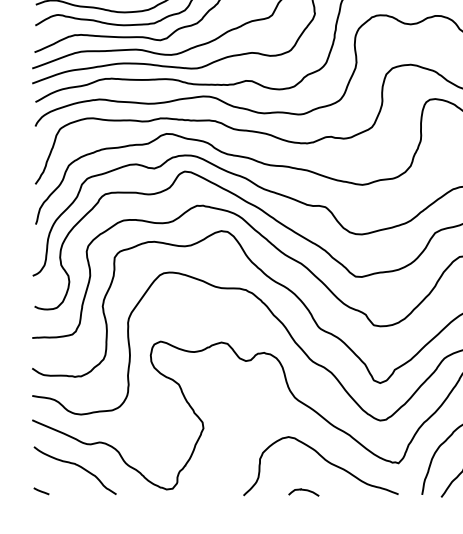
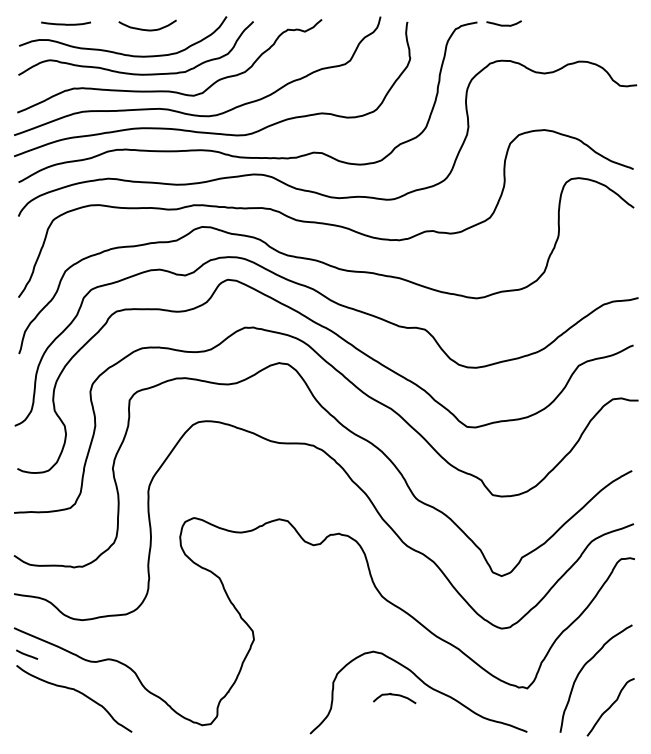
curve: (303, 490) -> (394, 695), moved
line: (41, 491) -> (27, 654), moved

